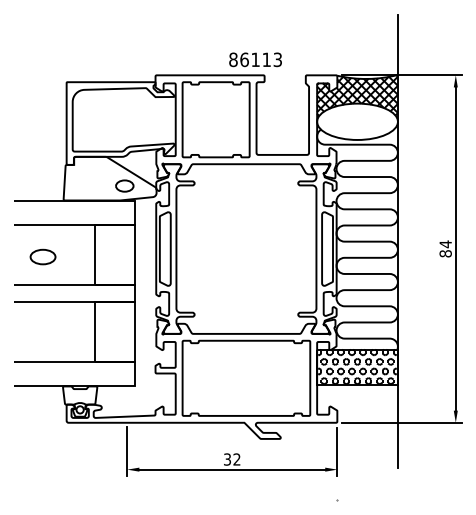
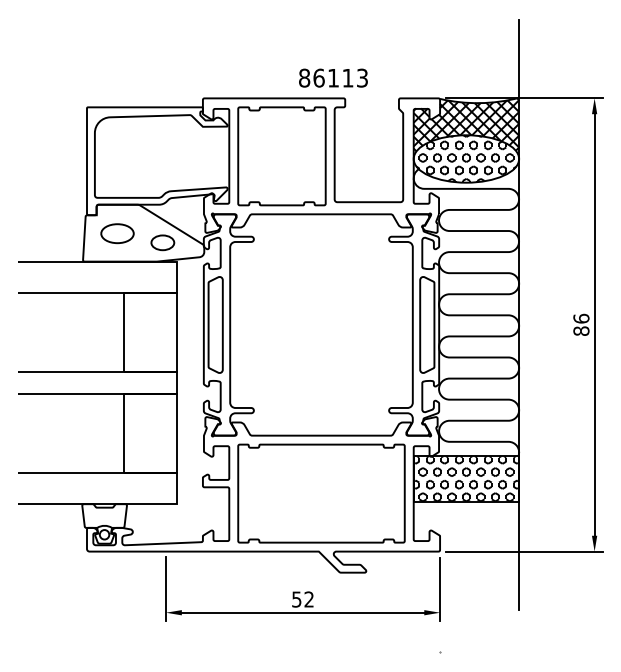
hatch: (357, 121) -> (466, 158), added
text: (445, 244) -> (581, 319), 84 -> 86
part: (42, 256) -> (116, 232), moved
text: (227, 458) -> (296, 598), 32 -> 52

